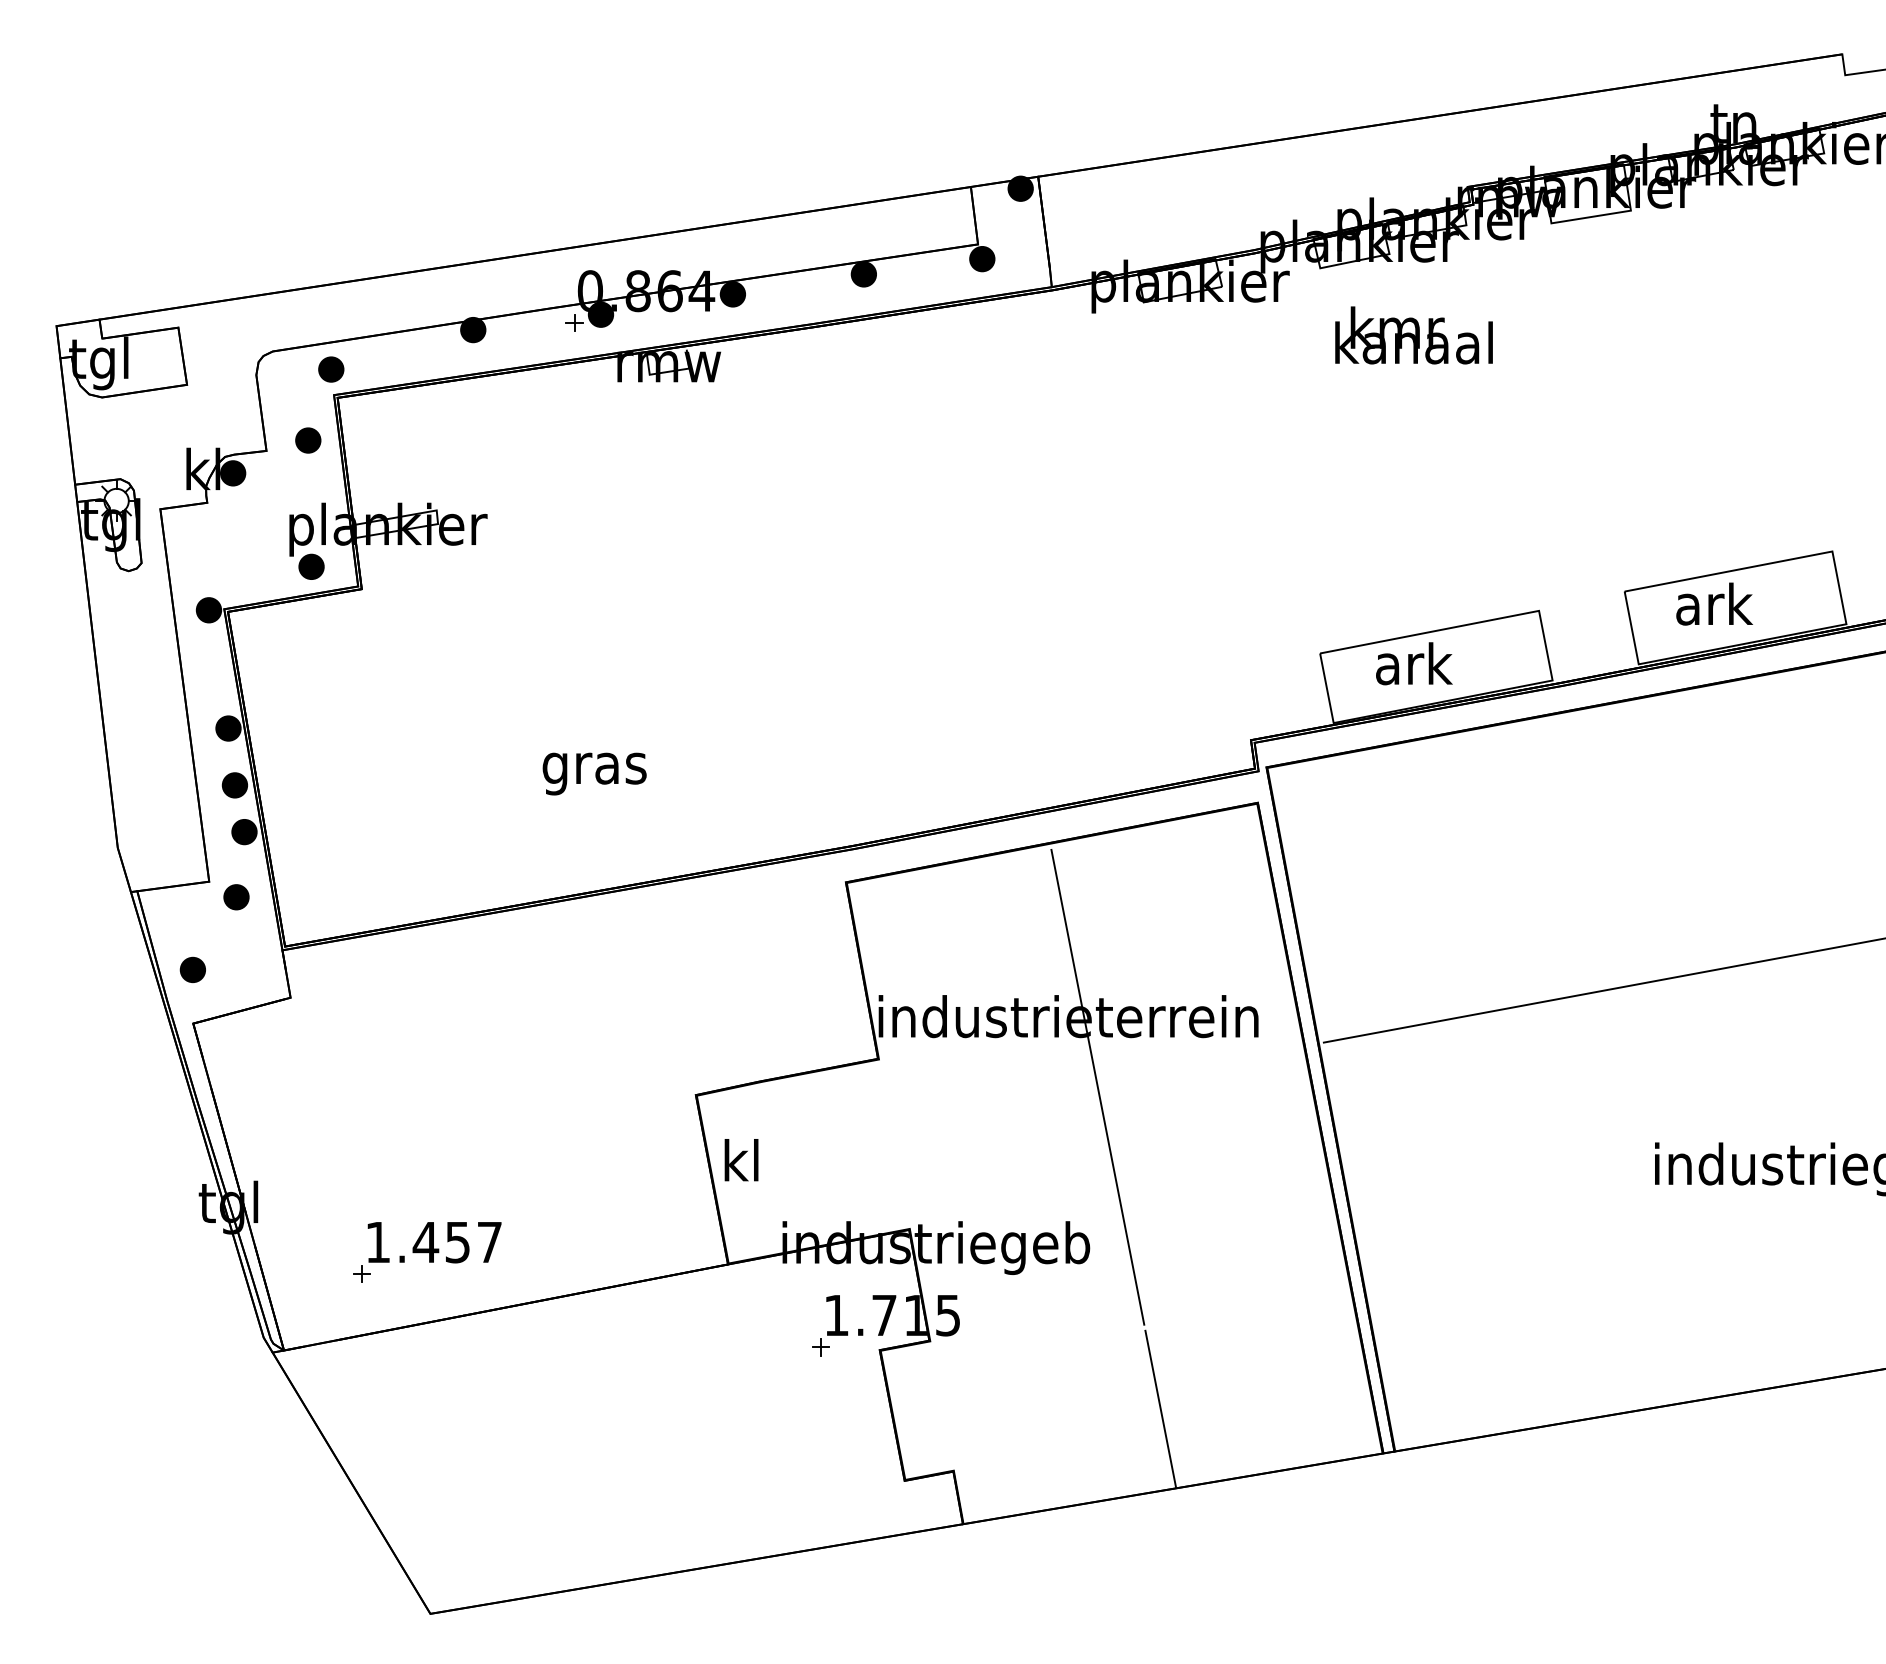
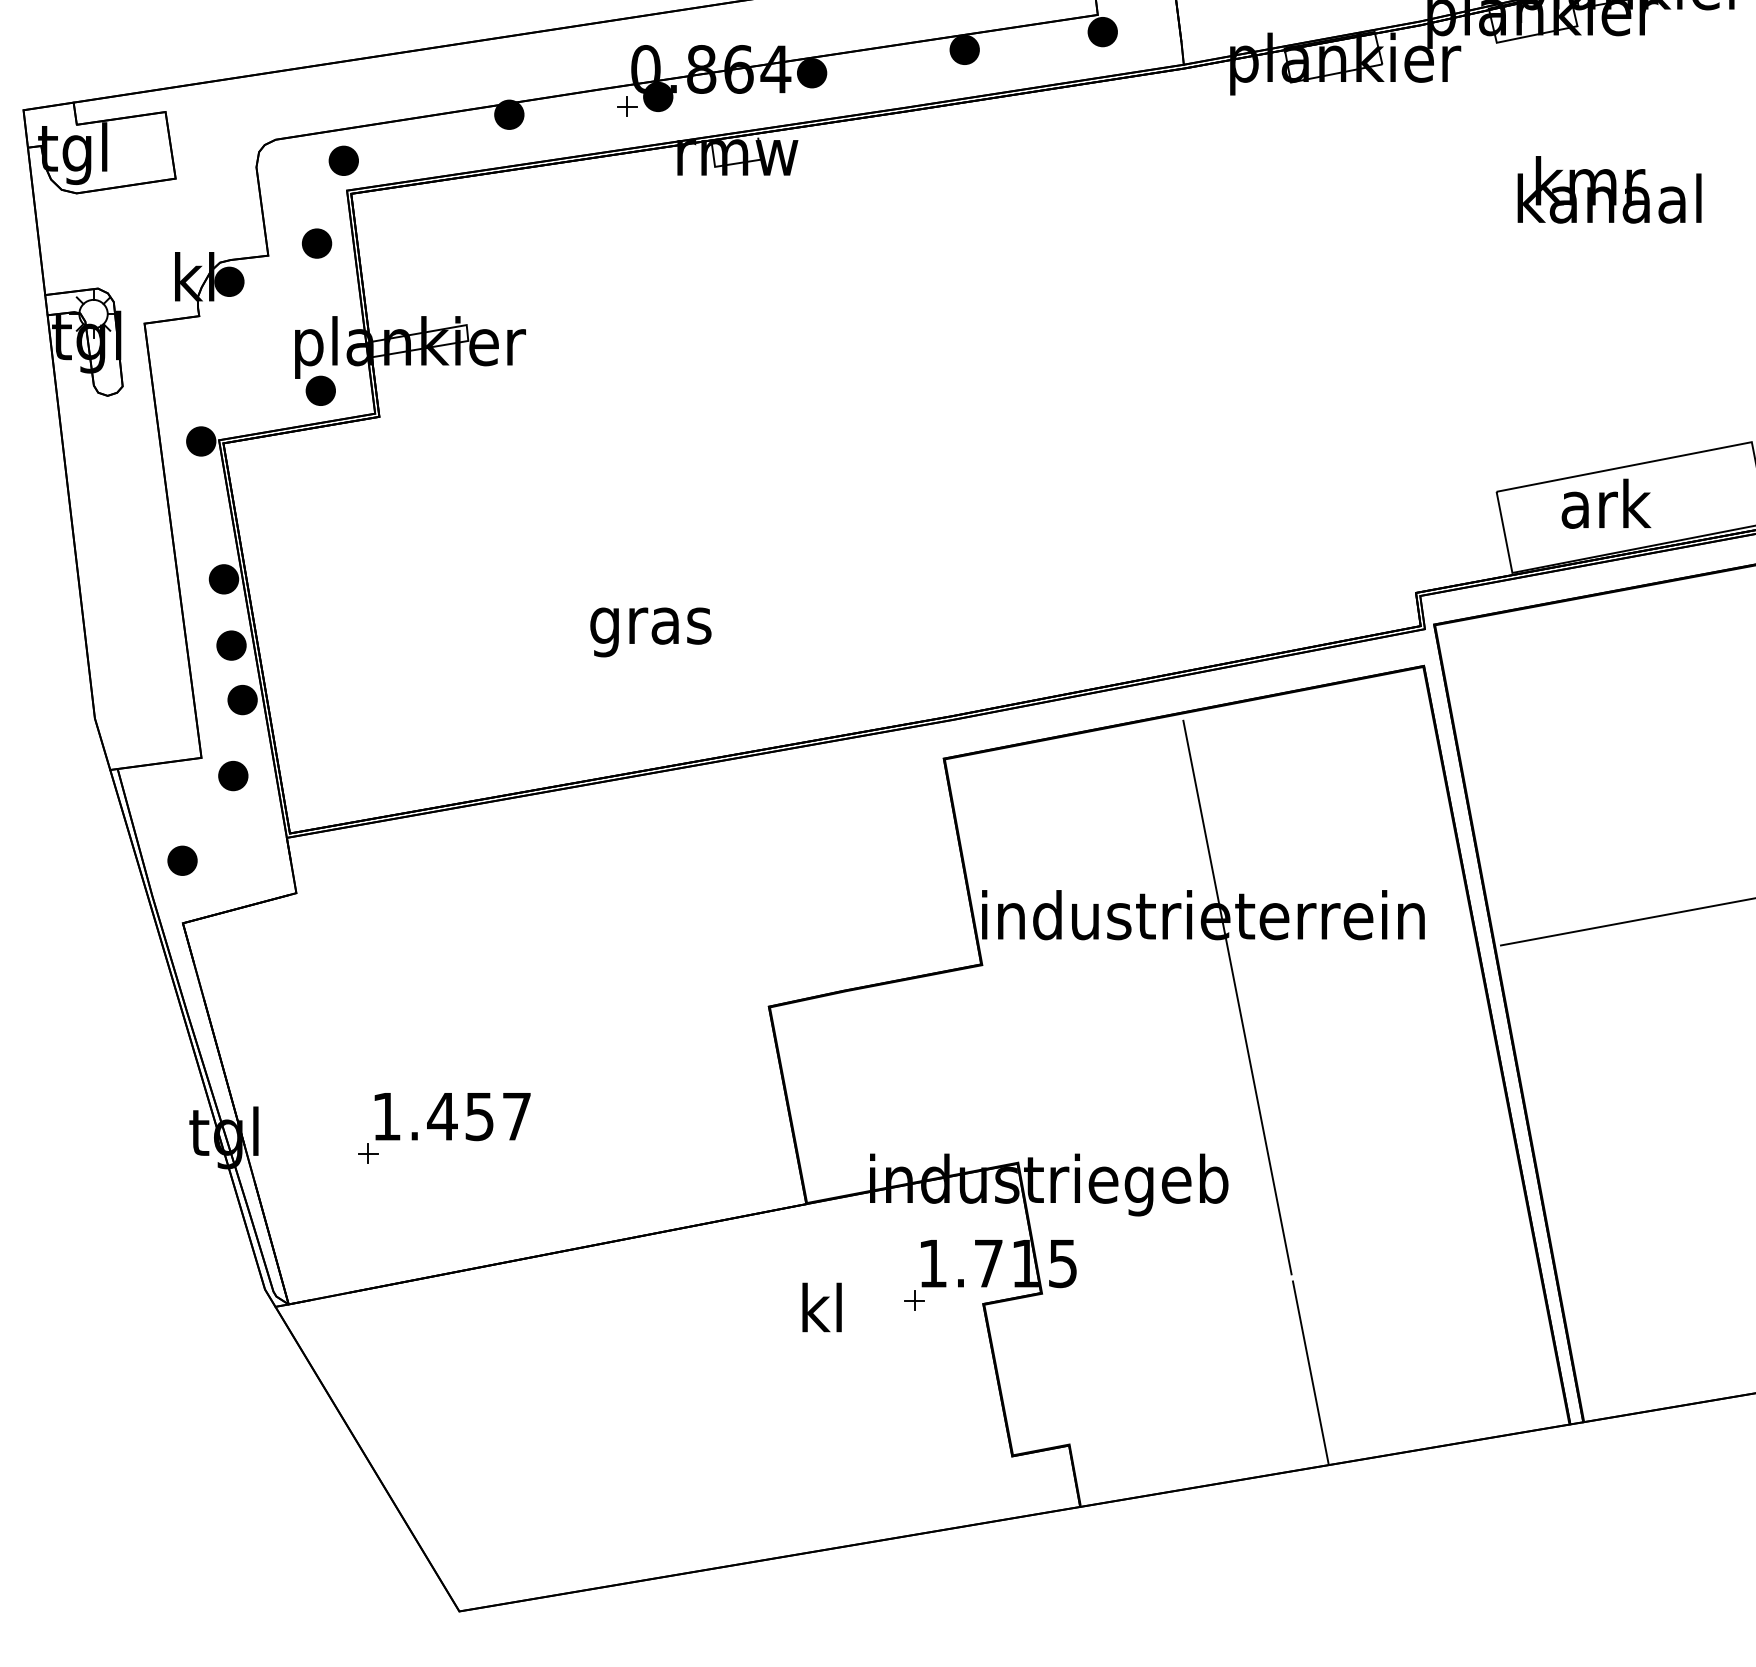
text: (1413, 335) -> (1608, 189), moved
text: (741, 1160) -> (822, 1307), moved
part: (427, 1252) -> (444, 1128), moved

